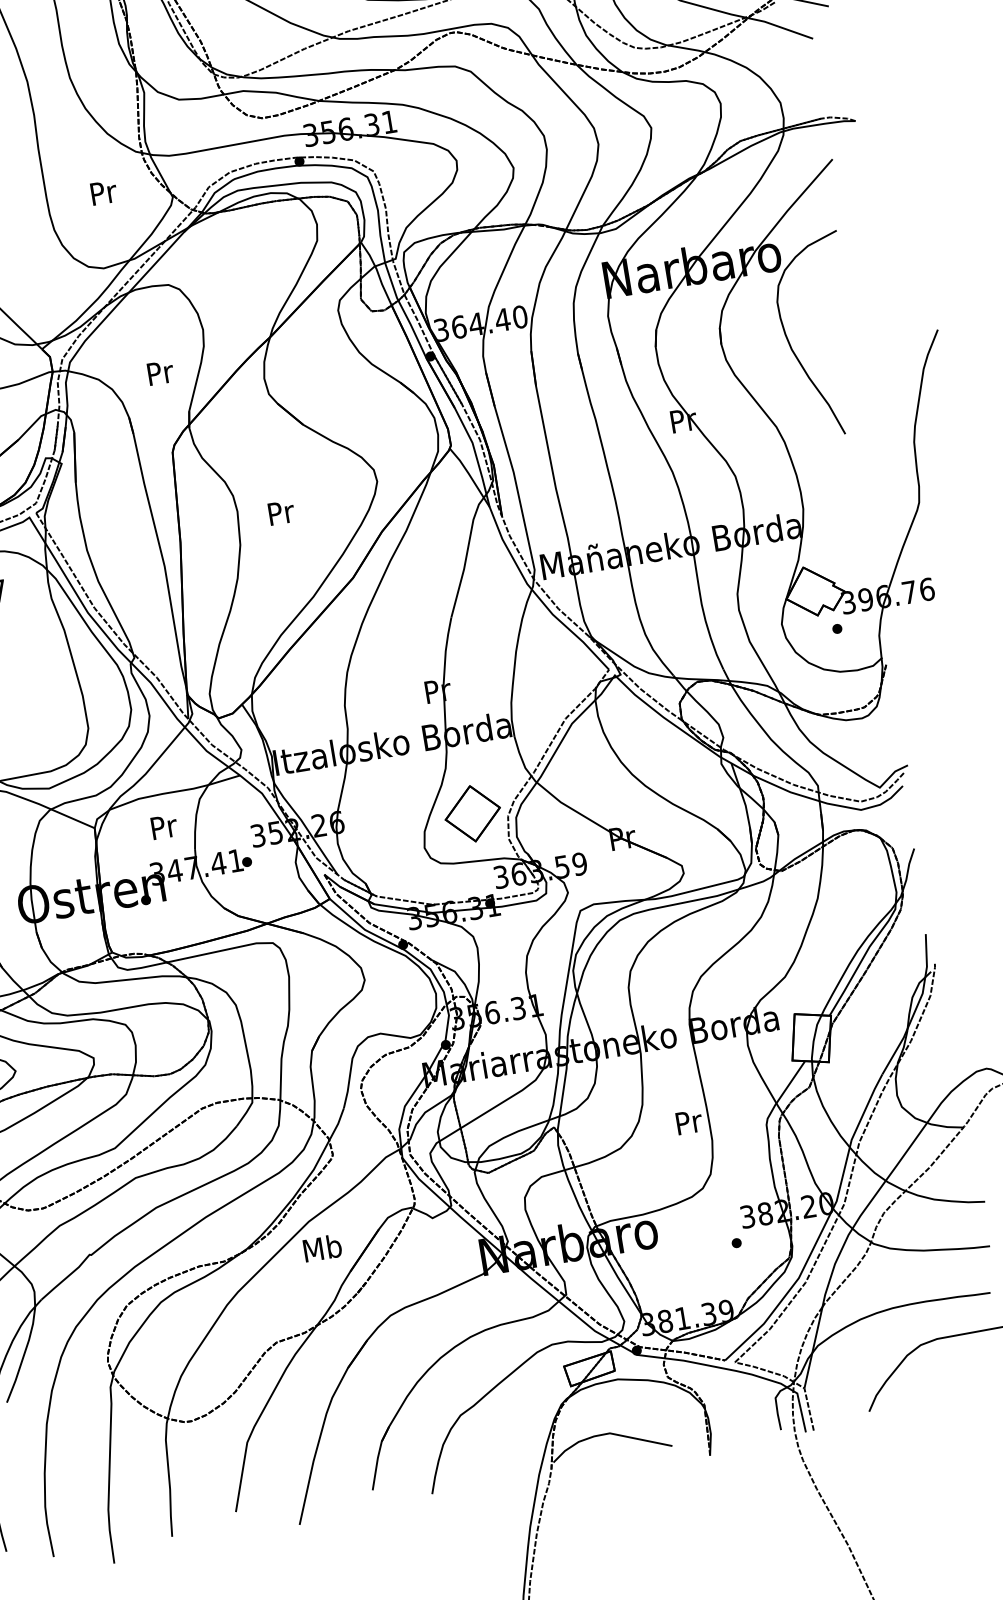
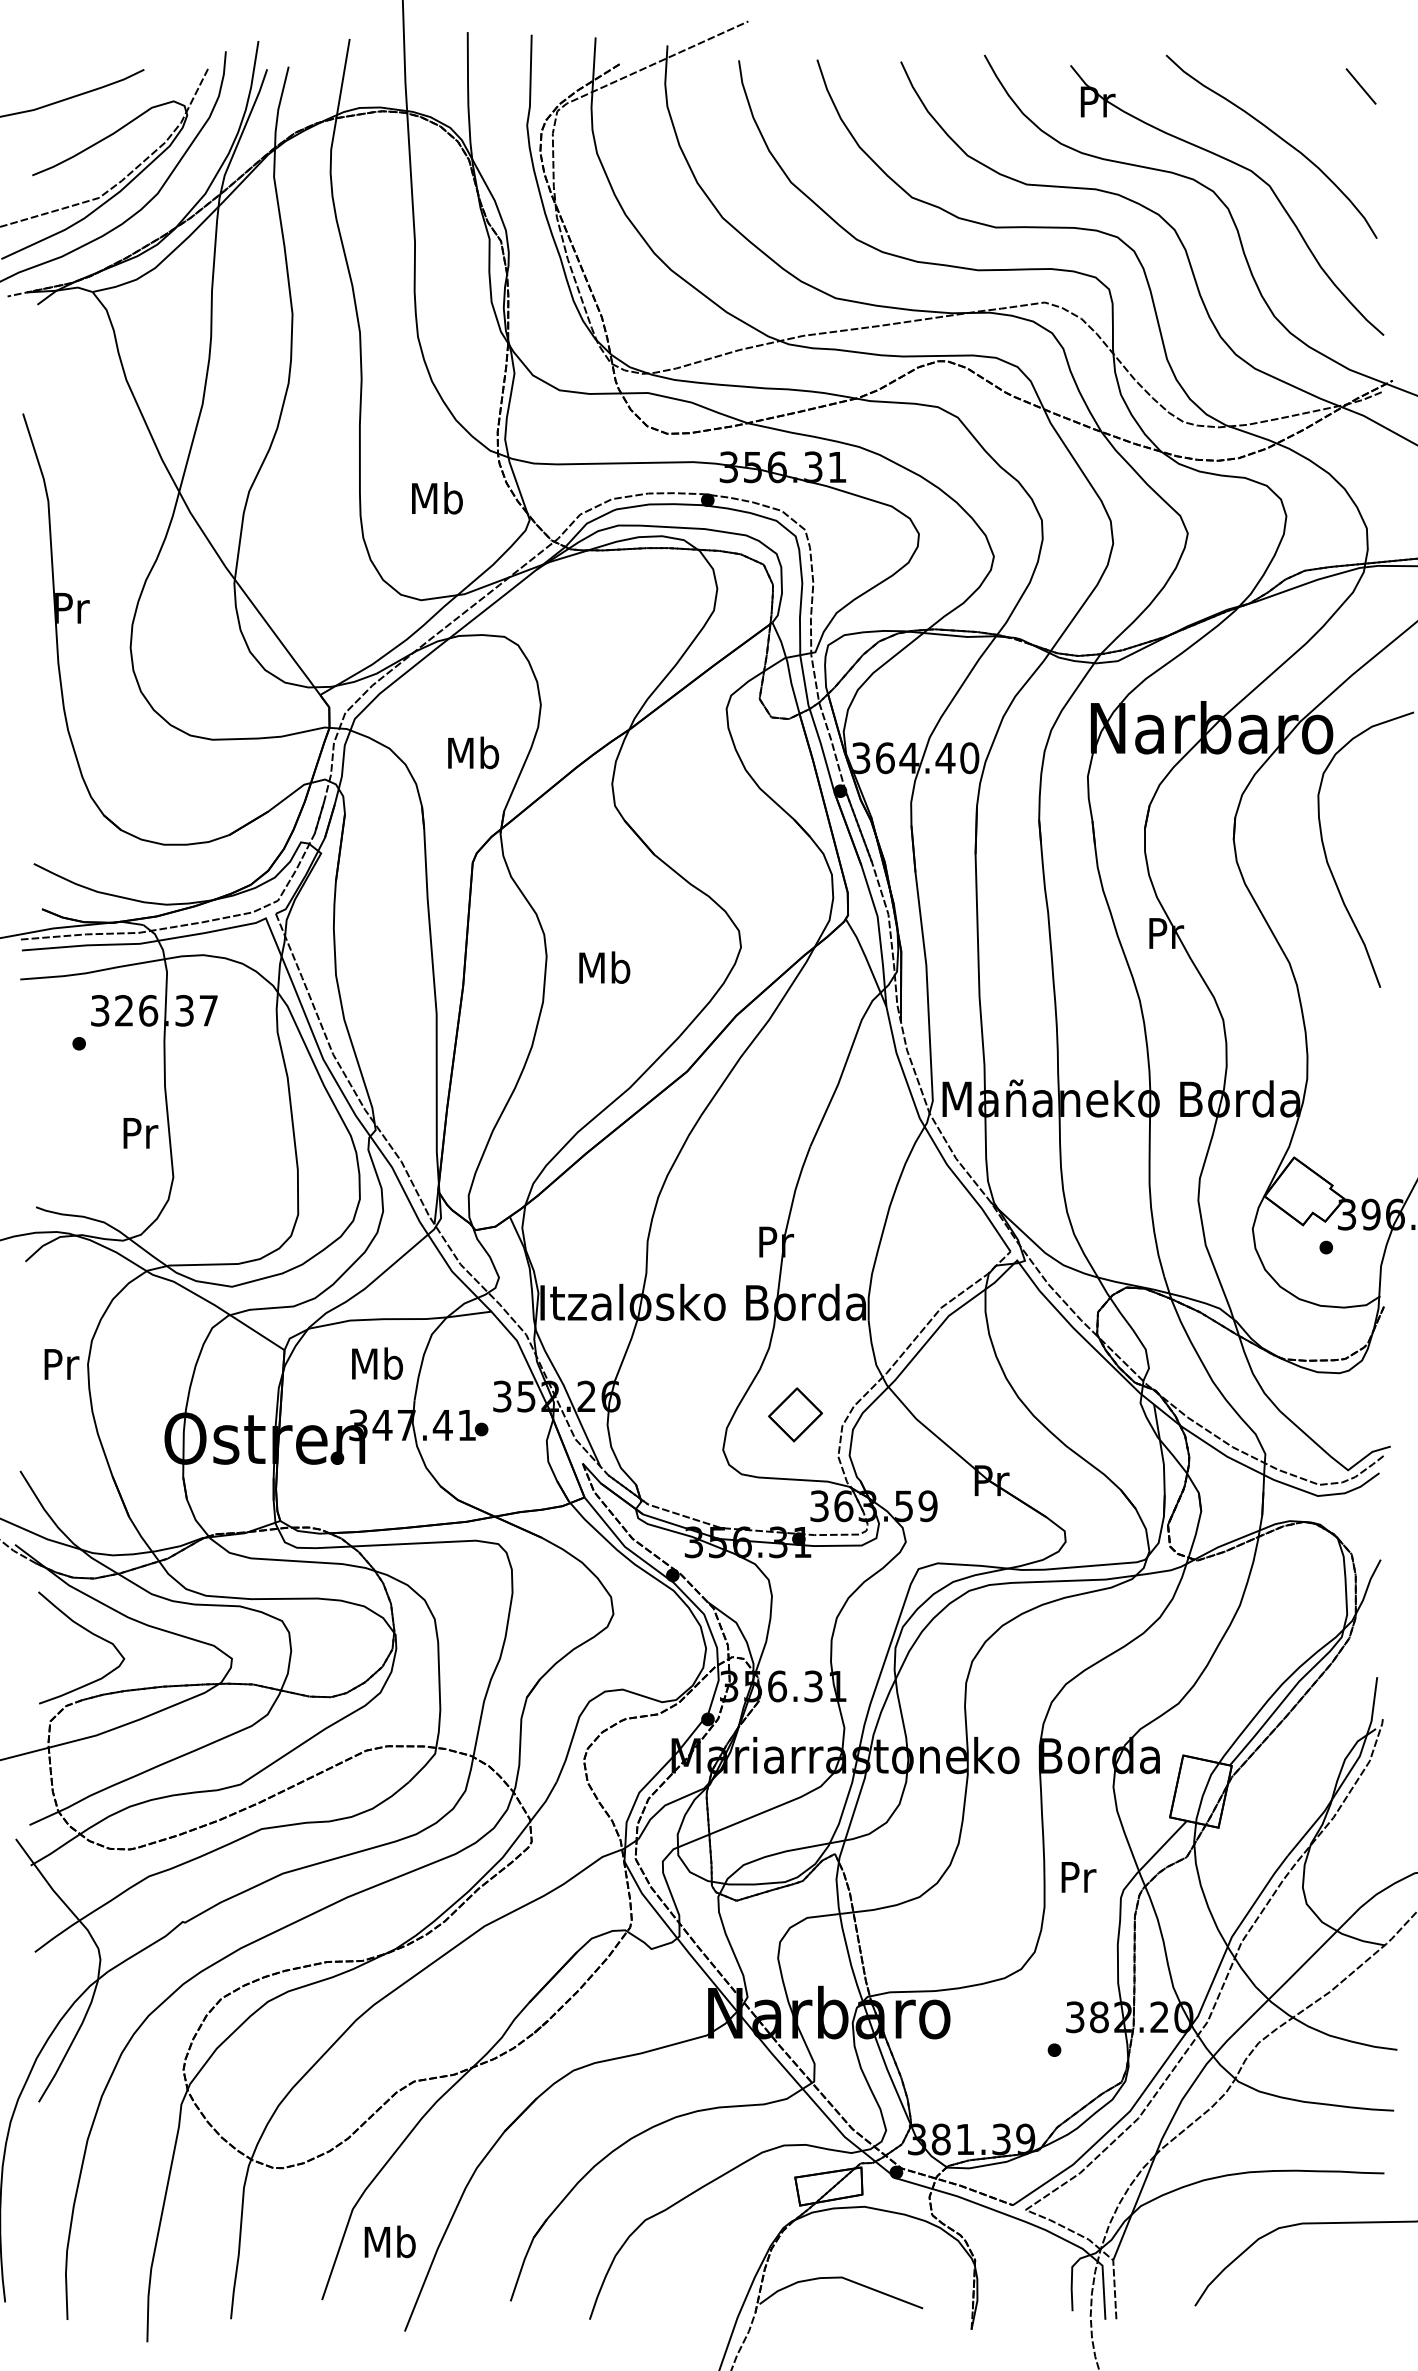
text: (103, 192) -> (437, 498), Pr -> Mb
text: (159, 372) -> (473, 752), Pr -> Mb
text: (280, 512) -> (604, 967), Pr -> Mb
part: (472, 813) -> (795, 1414), size x0.7
text: (163, 826) -> (377, 1363), Pr -> Mb
text: (689, 1122) -> (1078, 1877), moved
text: (322, 1247) -> (389, 2241), moved

